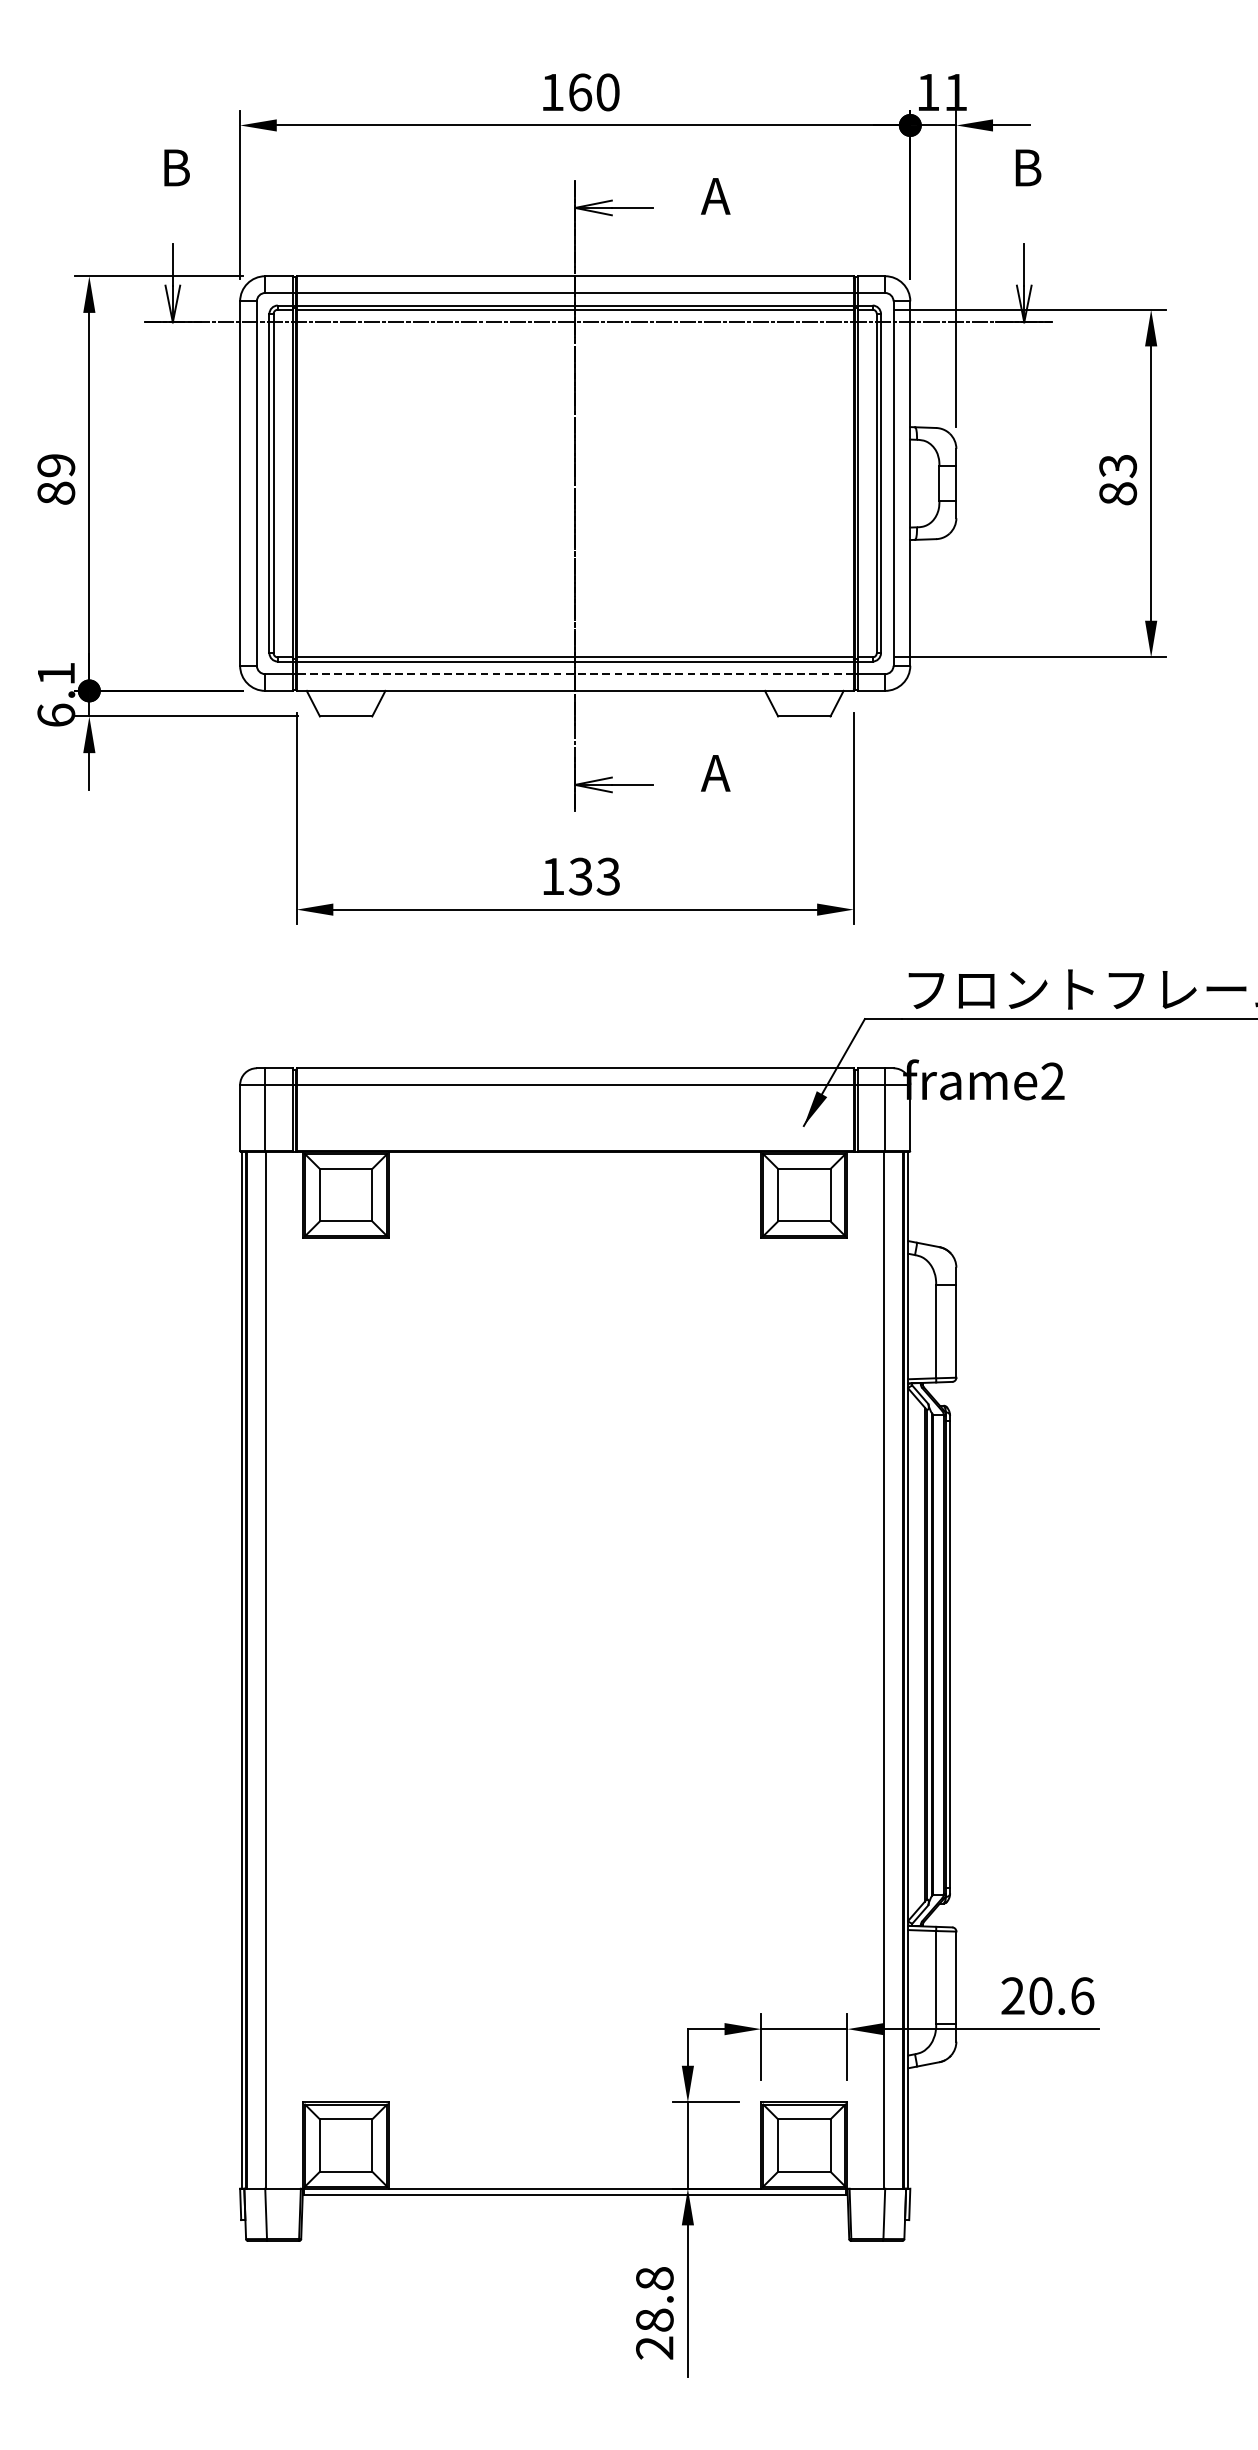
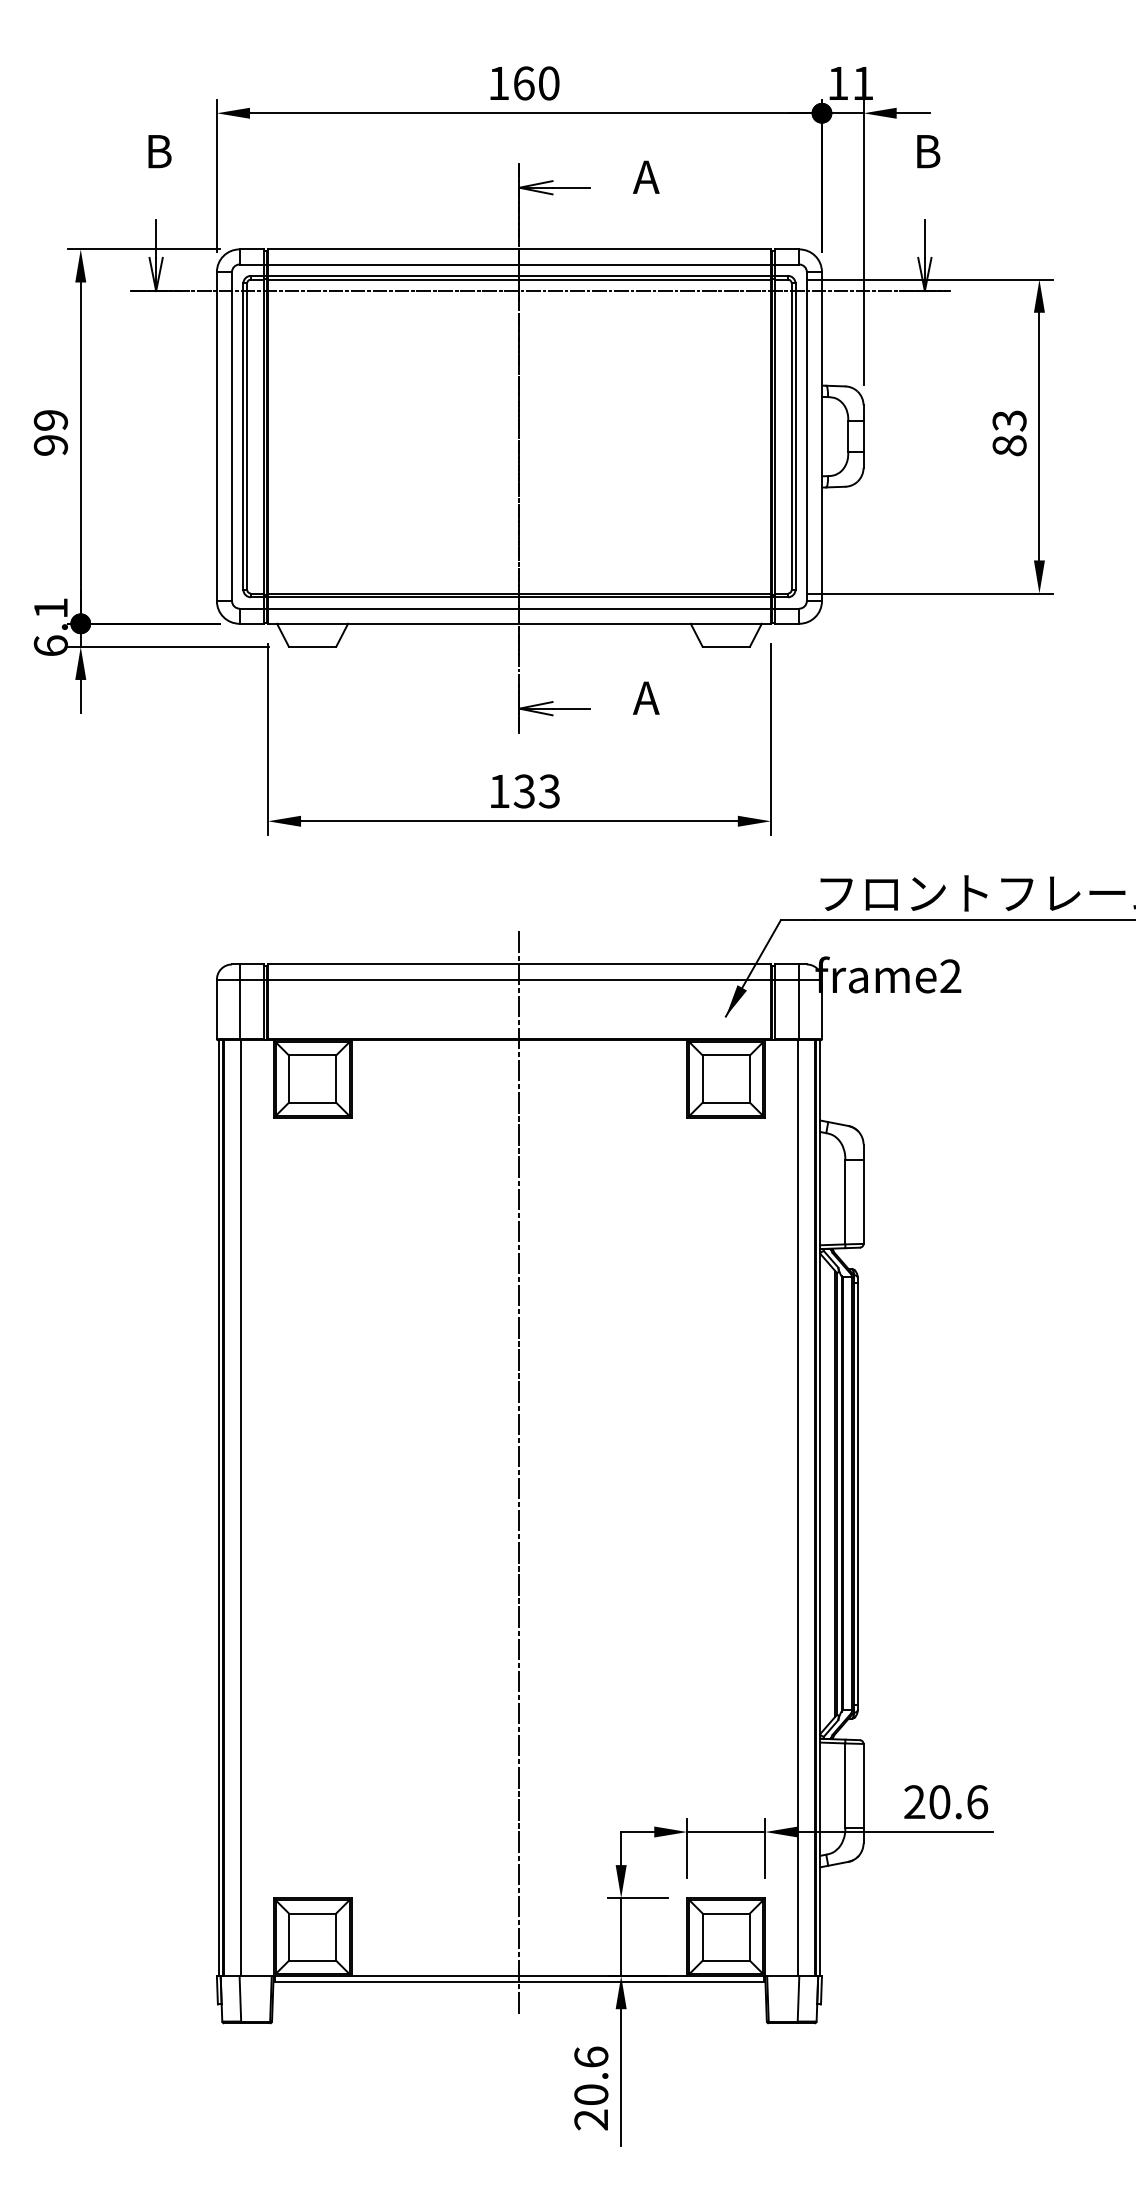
text: (55, 493) -> (50, 445), 89 -> 99
line: (574, 673) -> (518, 608), dashed -> solid
line: (575, 1630) -> (519, 1472), added
text: (655, 2298) -> (591, 2075), 28.8 -> 20.6

